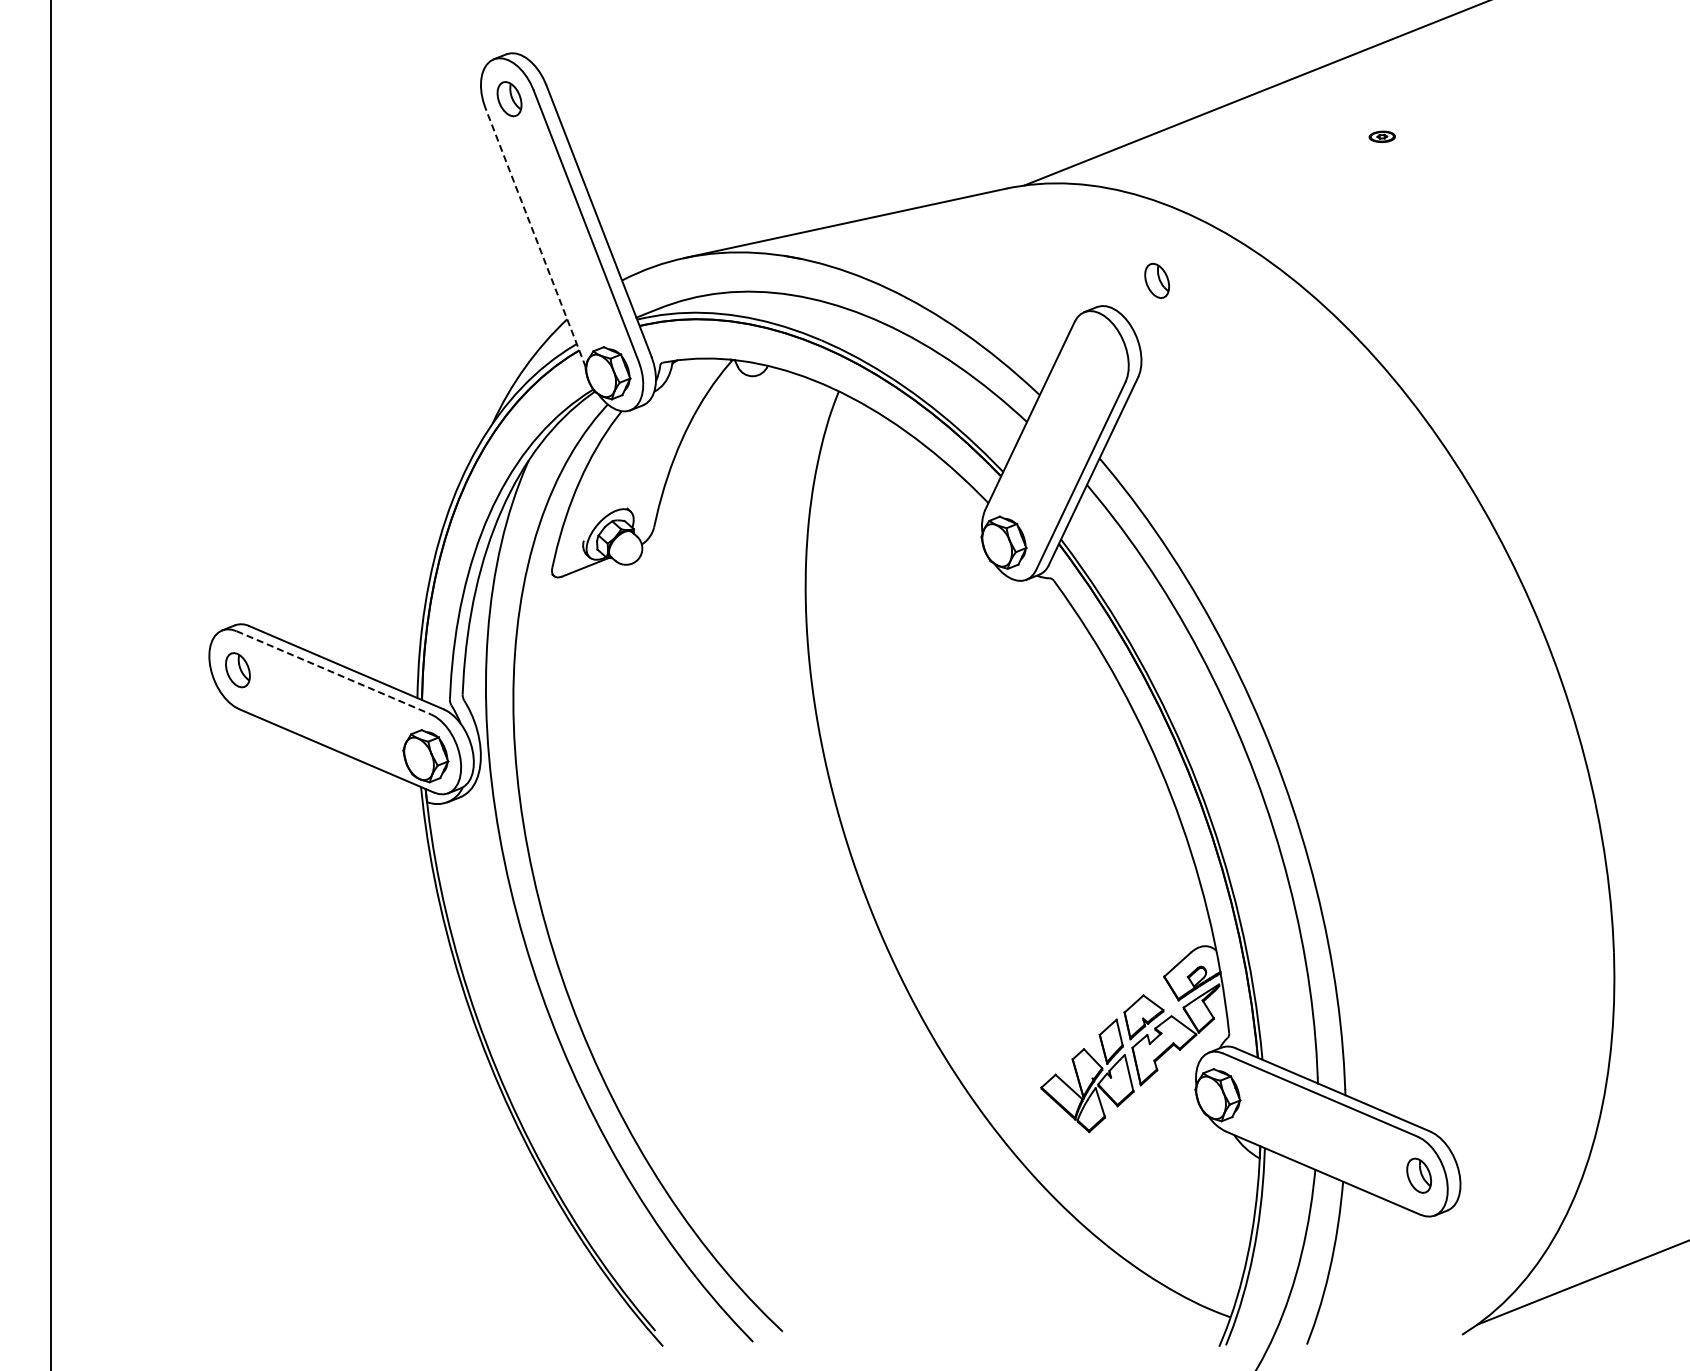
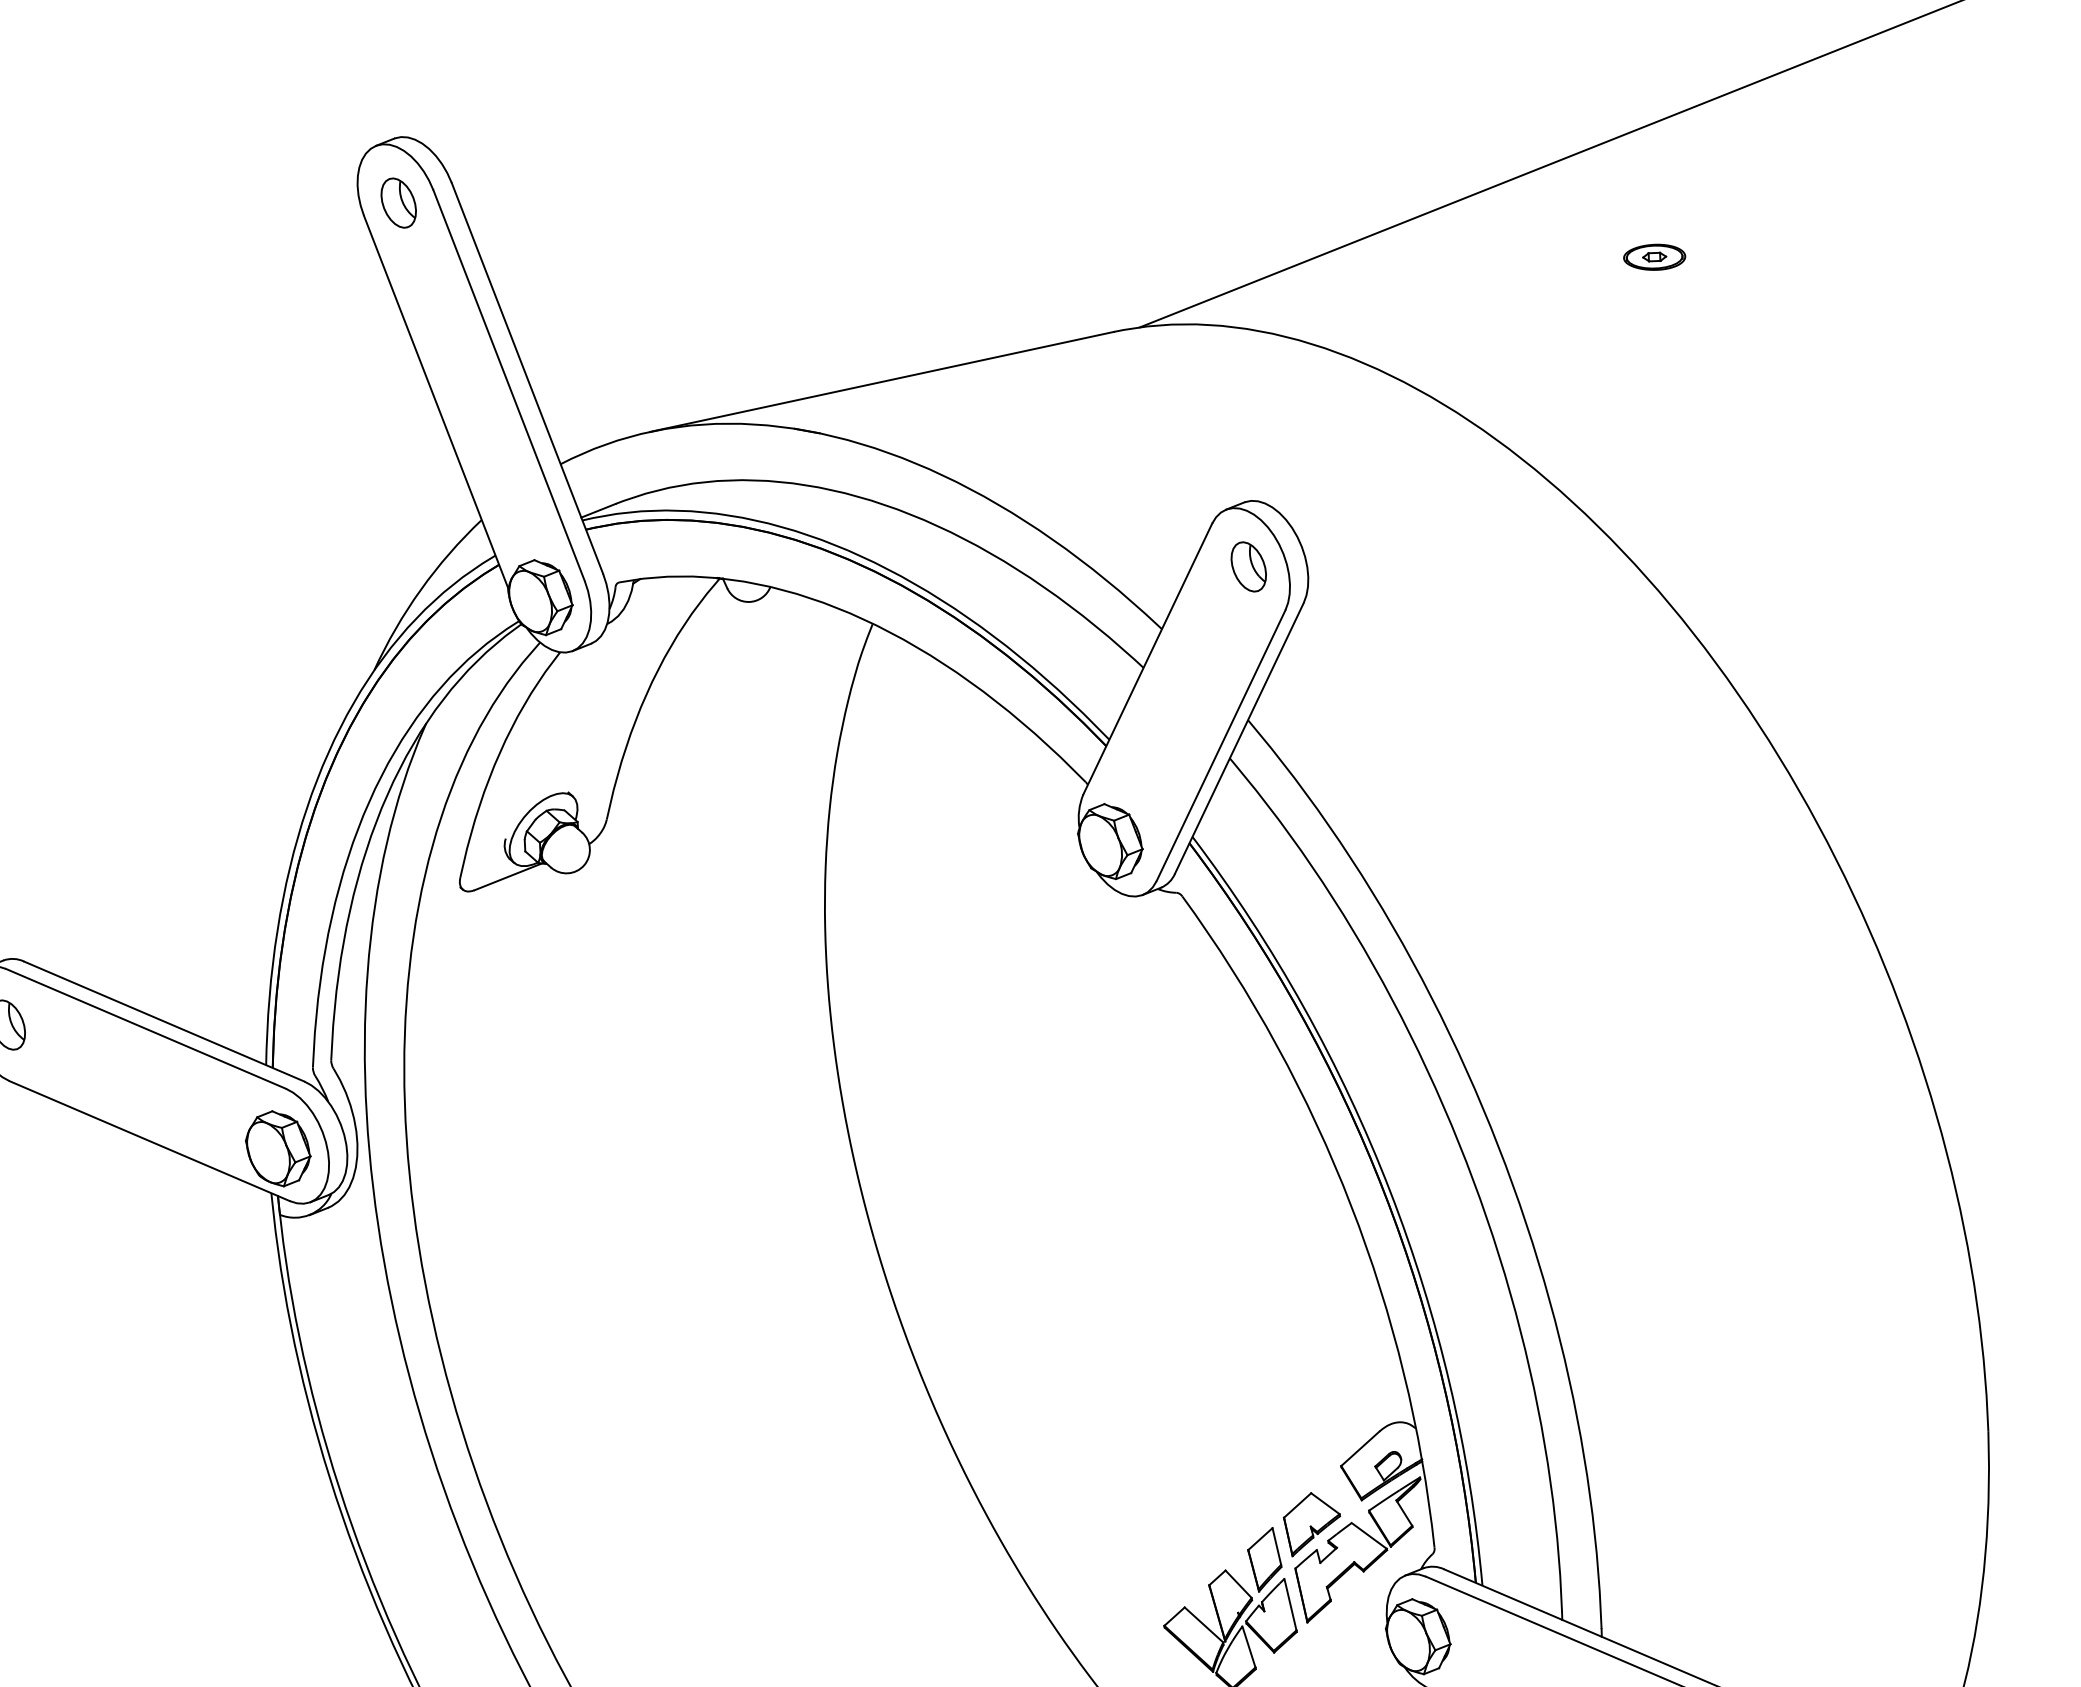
part: (1382, 136) -> (1655, 256), size x1.67
line: (535, 237) -> (436, 402), dashed -> solid
part: (1157, 280) -> (1249, 566), moved
line: (333, 672) -> (145, 1028), dashed -> solid

